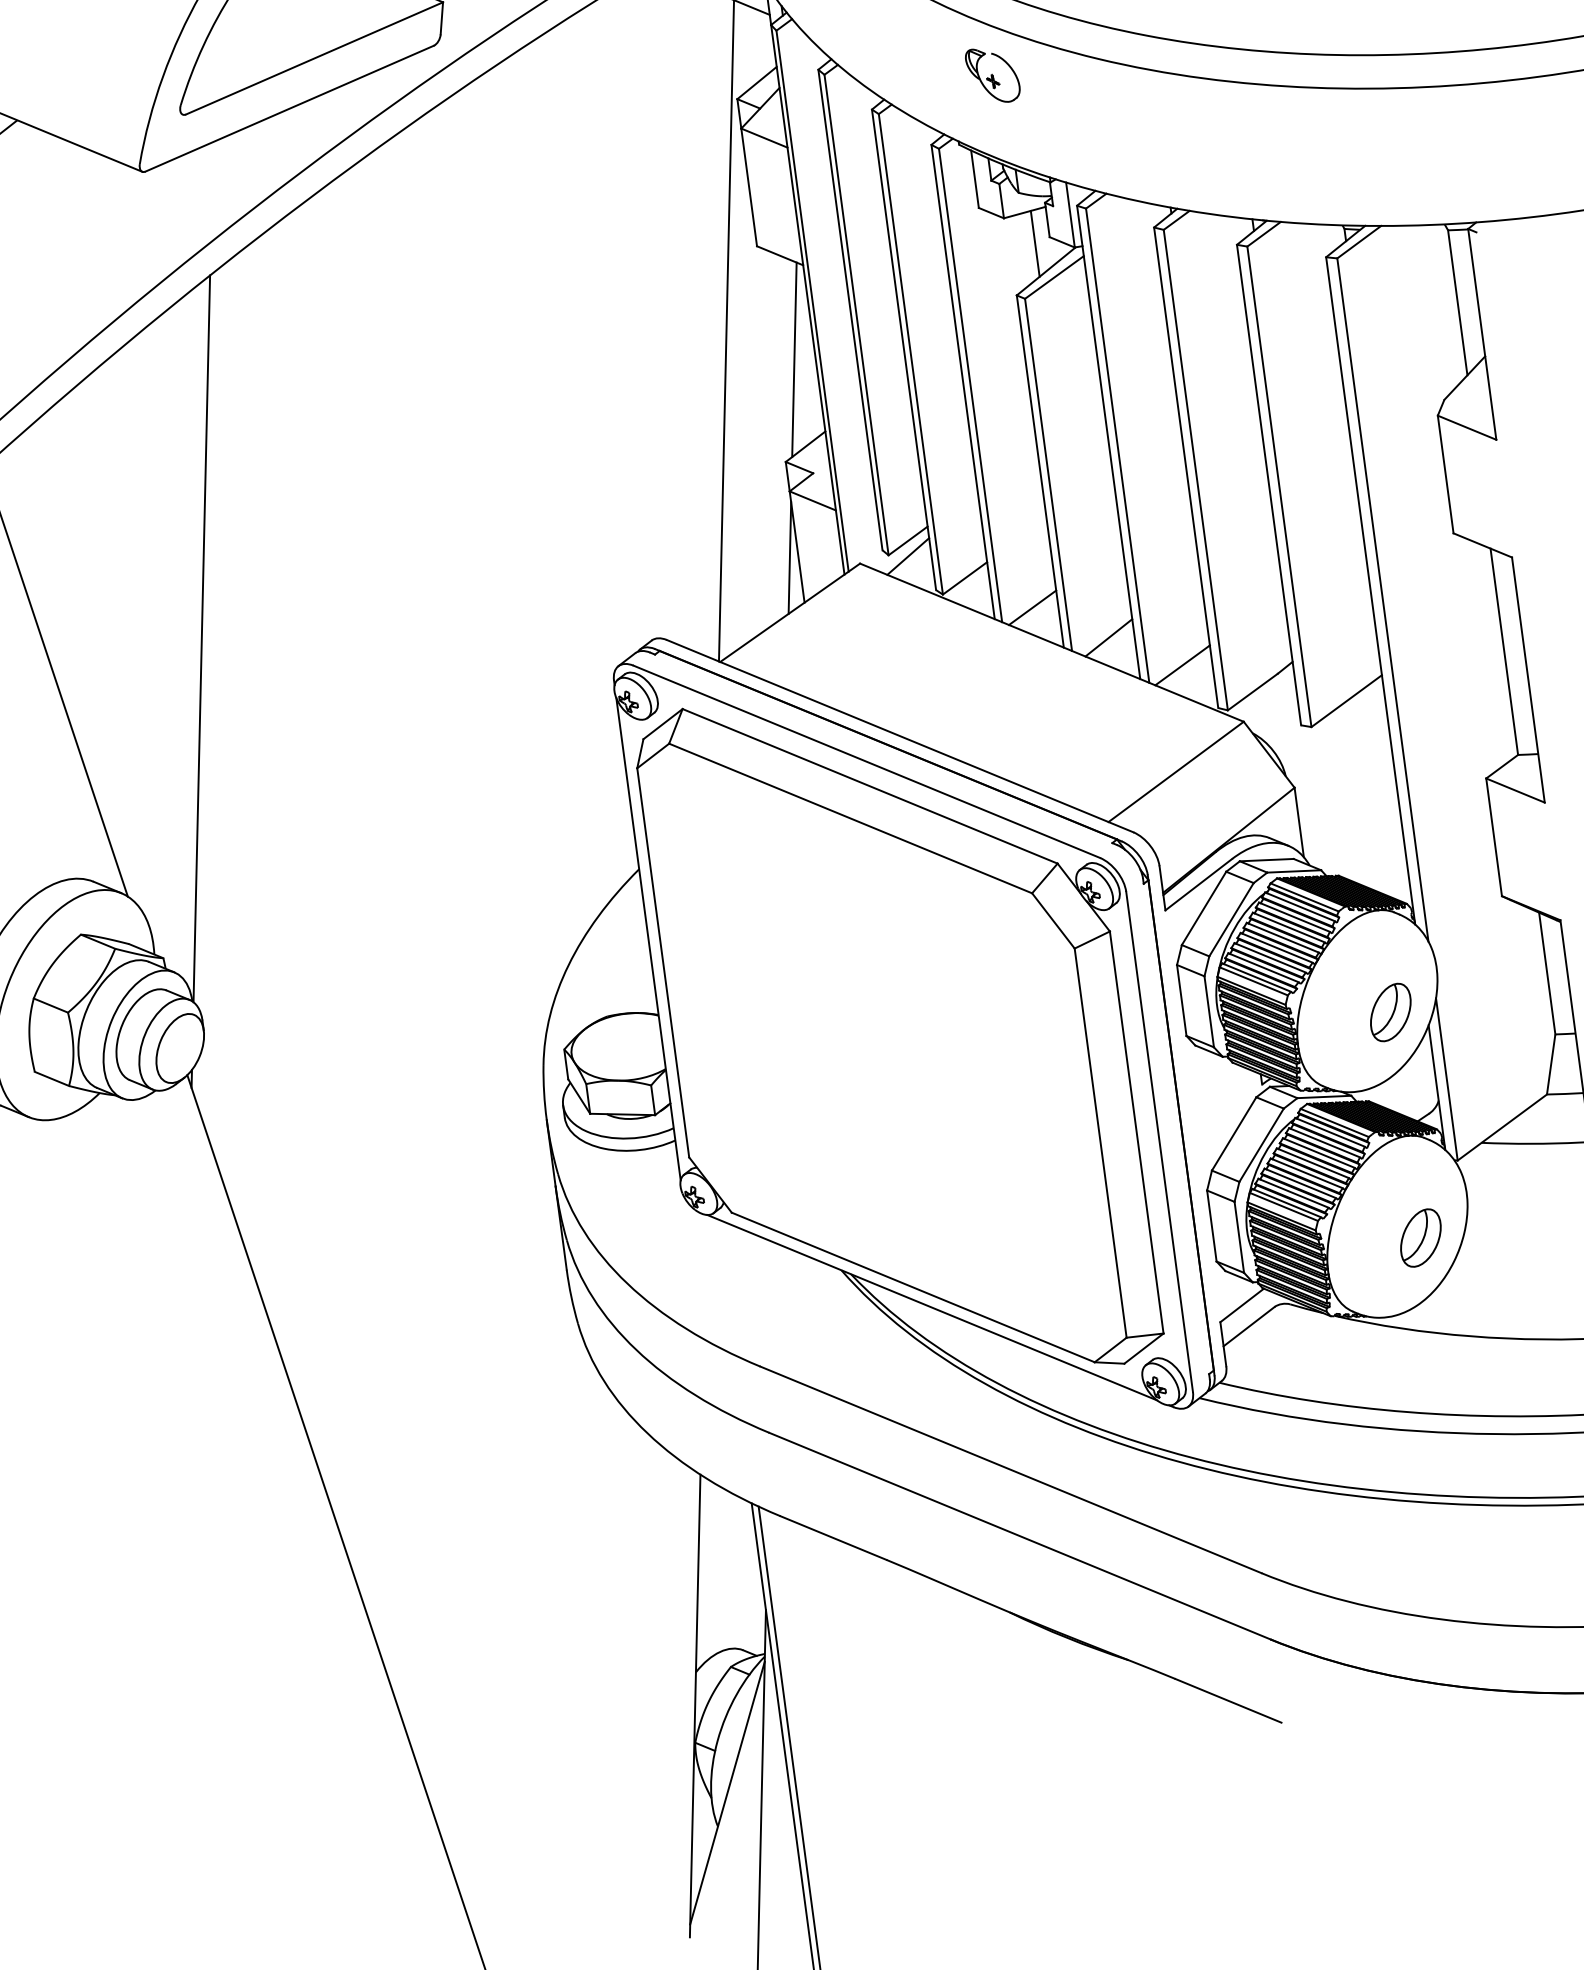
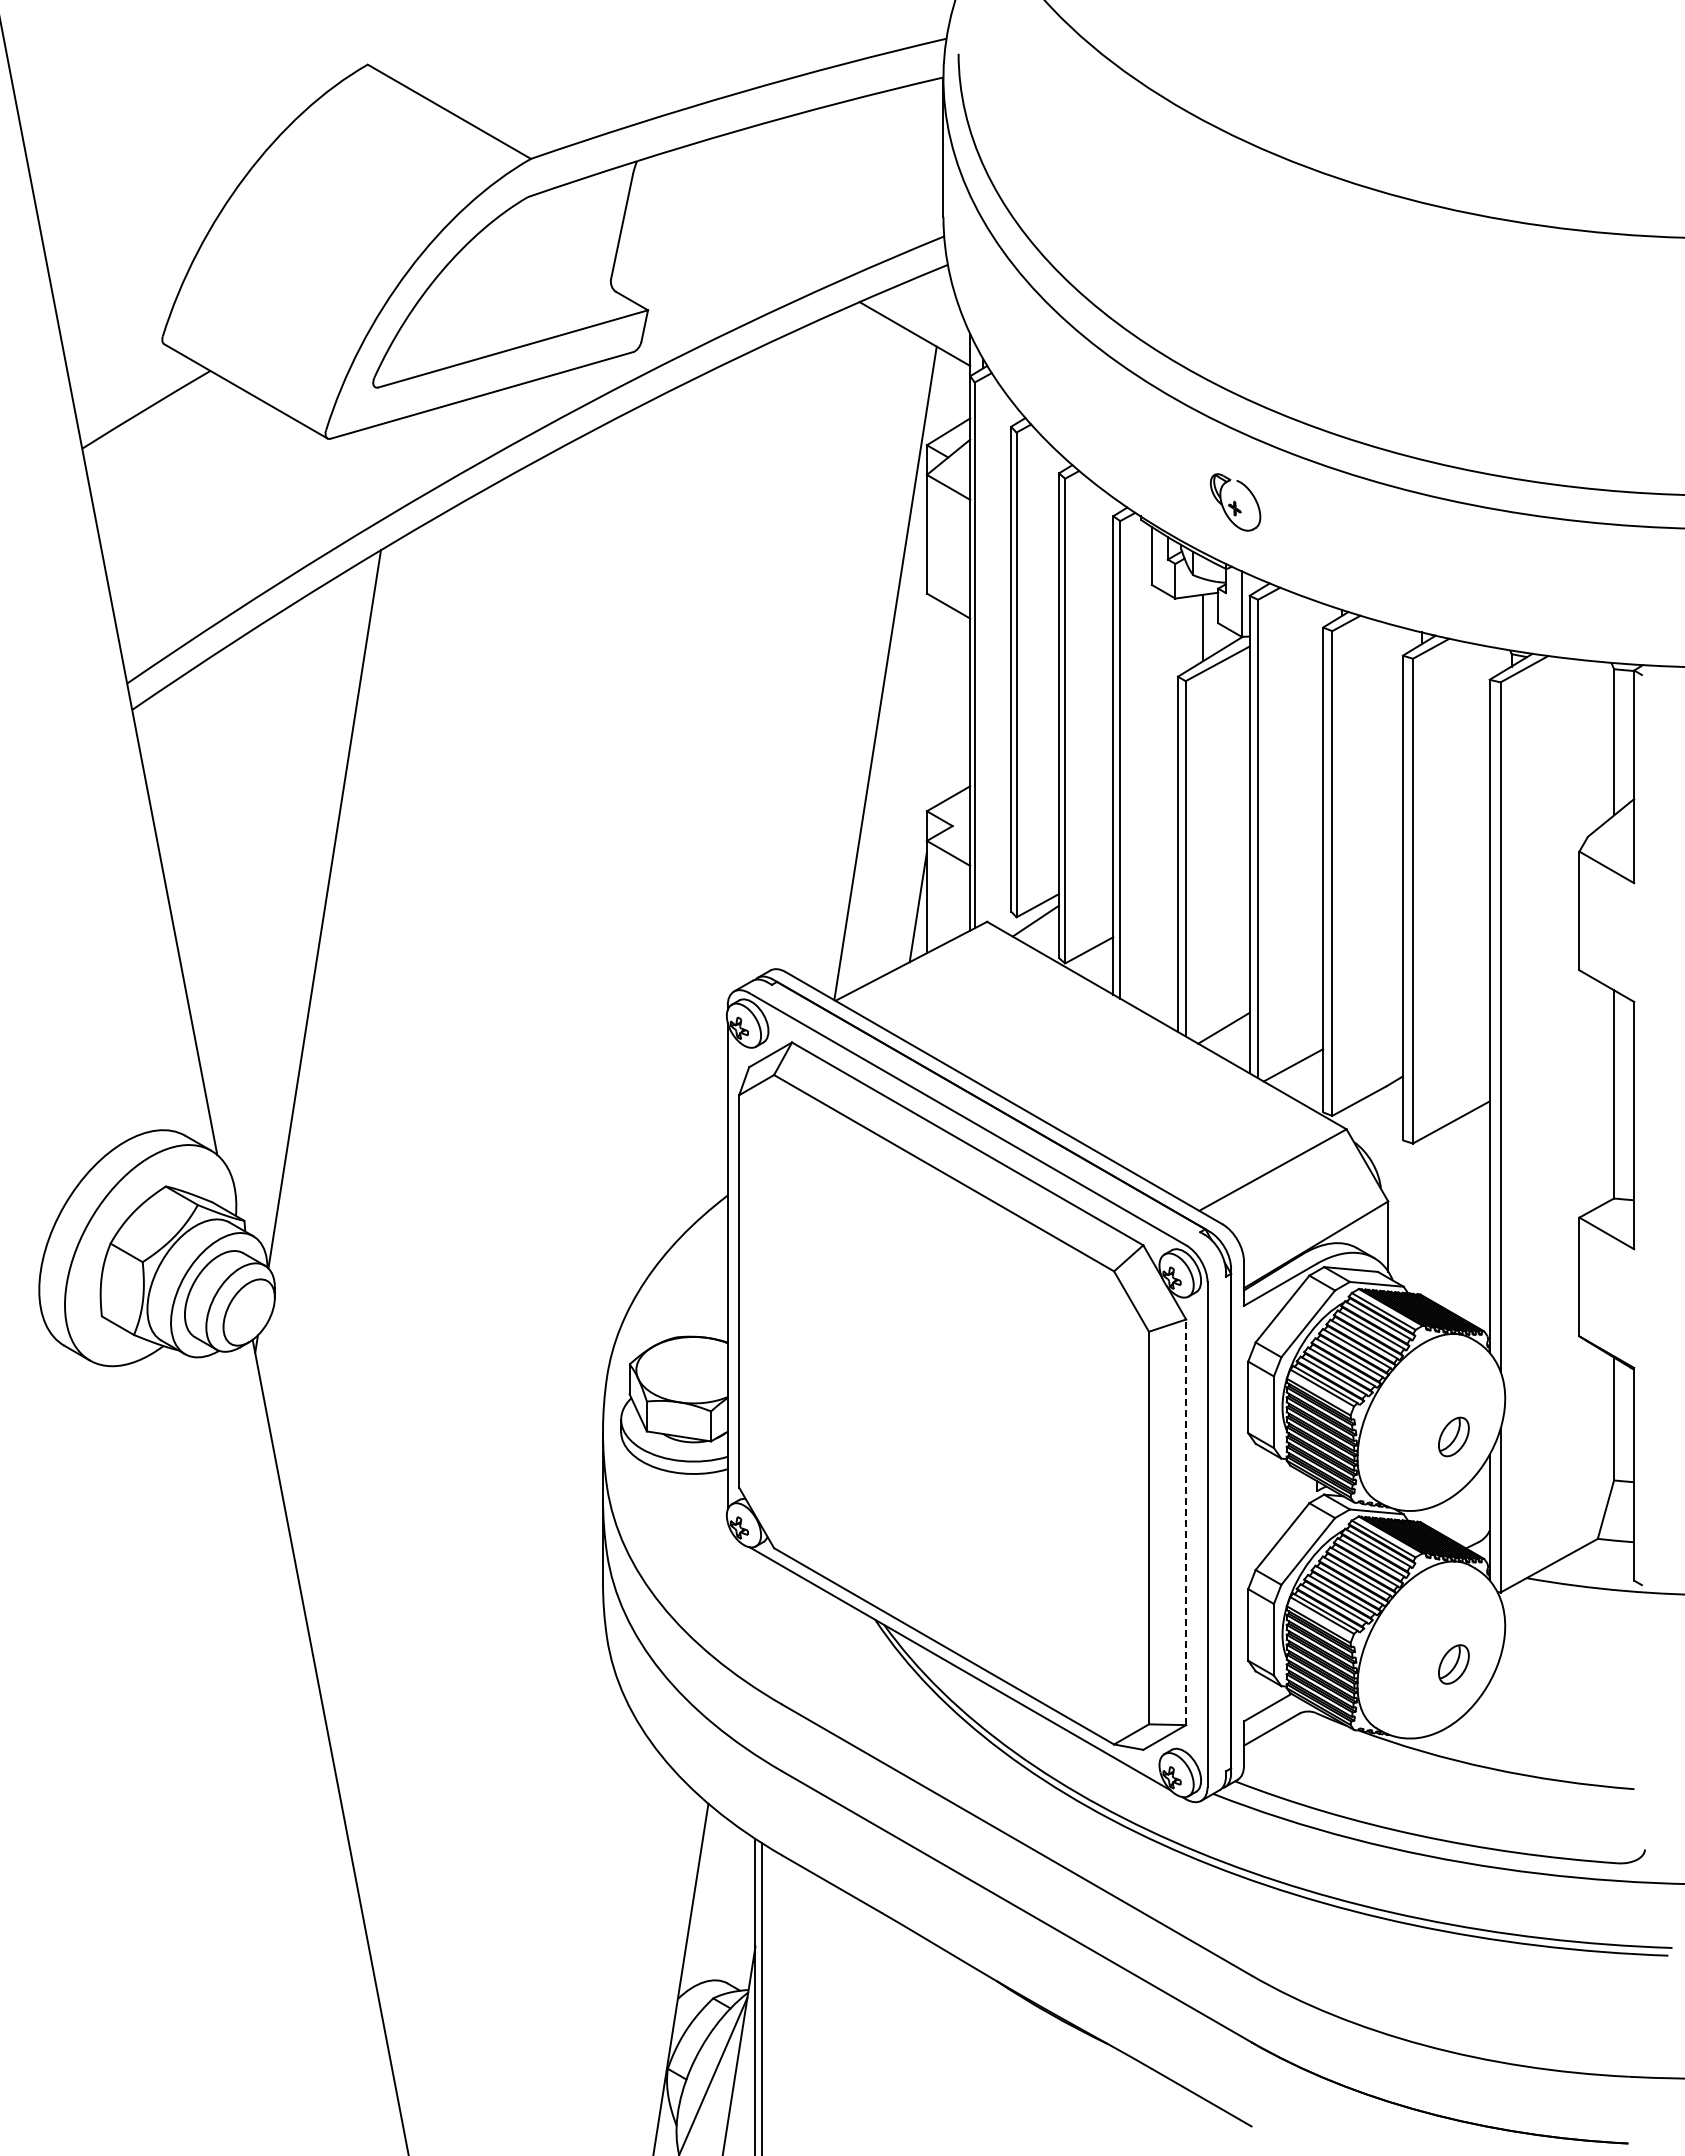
part: (993, 75) -> (1235, 502), moved
line: (793, 360) -> (948, 711), removed
line: (1032, 607) -> (1152, 988), removed
part: (1390, 1012) -> (1453, 1436), size x0.7
line: (1137, 1132) -> (1186, 1522), solid -> dashed
part: (1420, 1238) -> (1453, 1664), size x0.7

